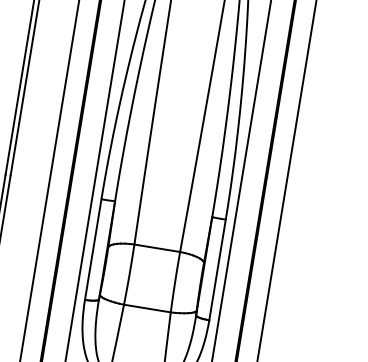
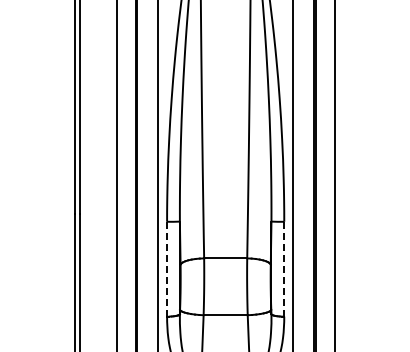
line: (93, 248) -> (167, 268), solid -> dashed
line: (217, 270) -> (284, 269), solid -> dashed

